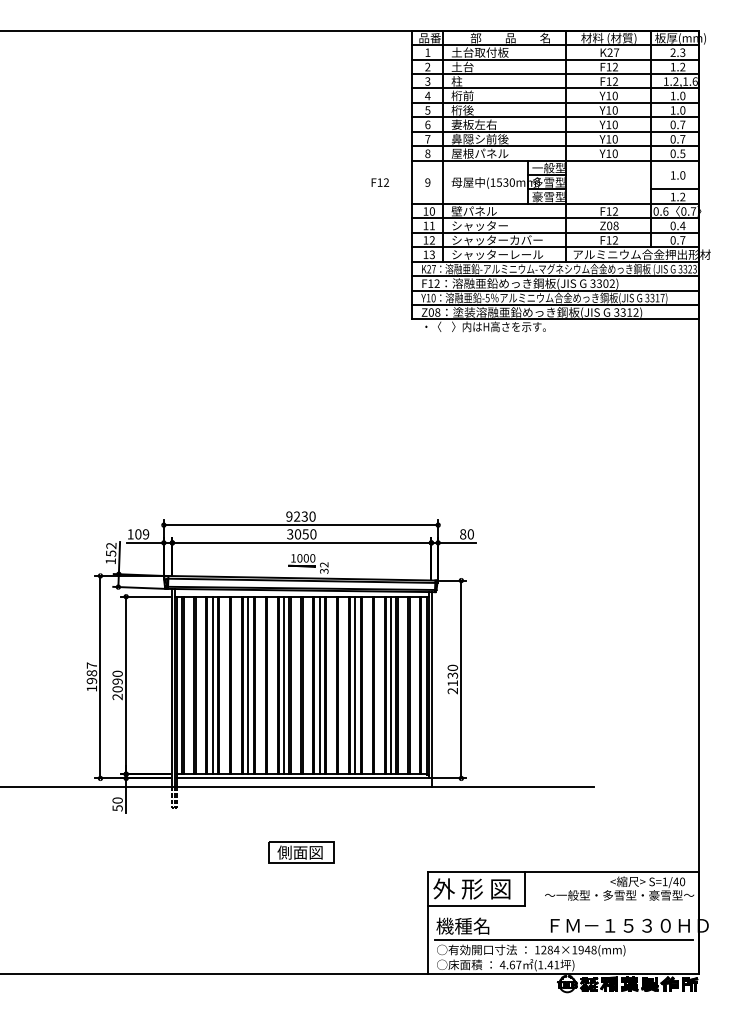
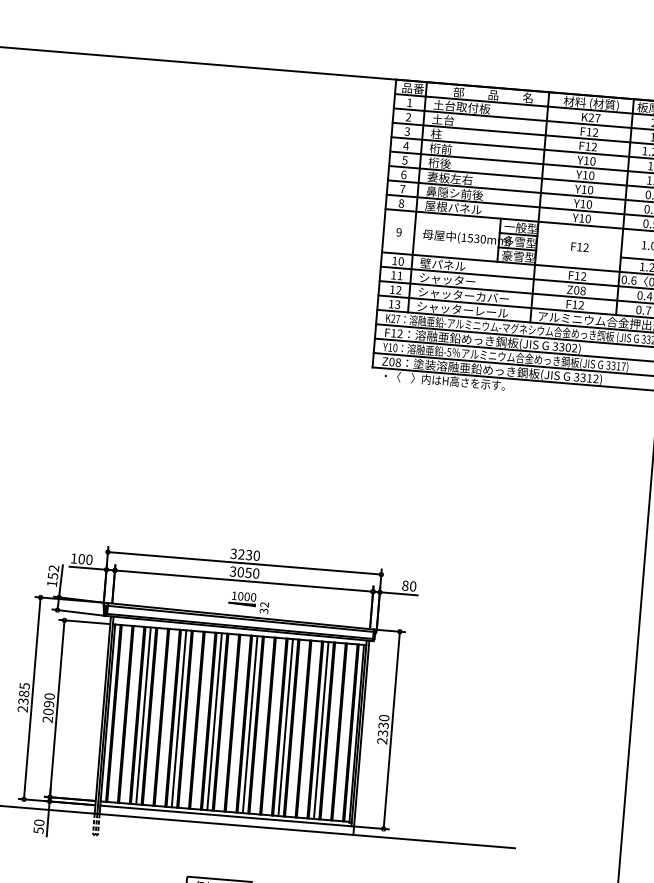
text: (380, 182) -> (580, 247), moved
text: (289, 516) -> (233, 553), 9230 -> 3230
text: (145, 534) -> (88, 559), 109 -> 100
text: (91, 676) -> (23, 697), 1987 -> 2385
text: (452, 683) -> (382, 733), 2130 -> 2330

